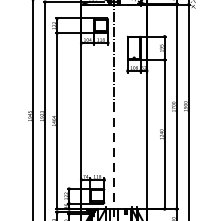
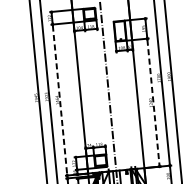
line: (57, 121) -> (60, 100), solid -> dashed
line: (164, 135) -> (153, 103), solid -> dashed

